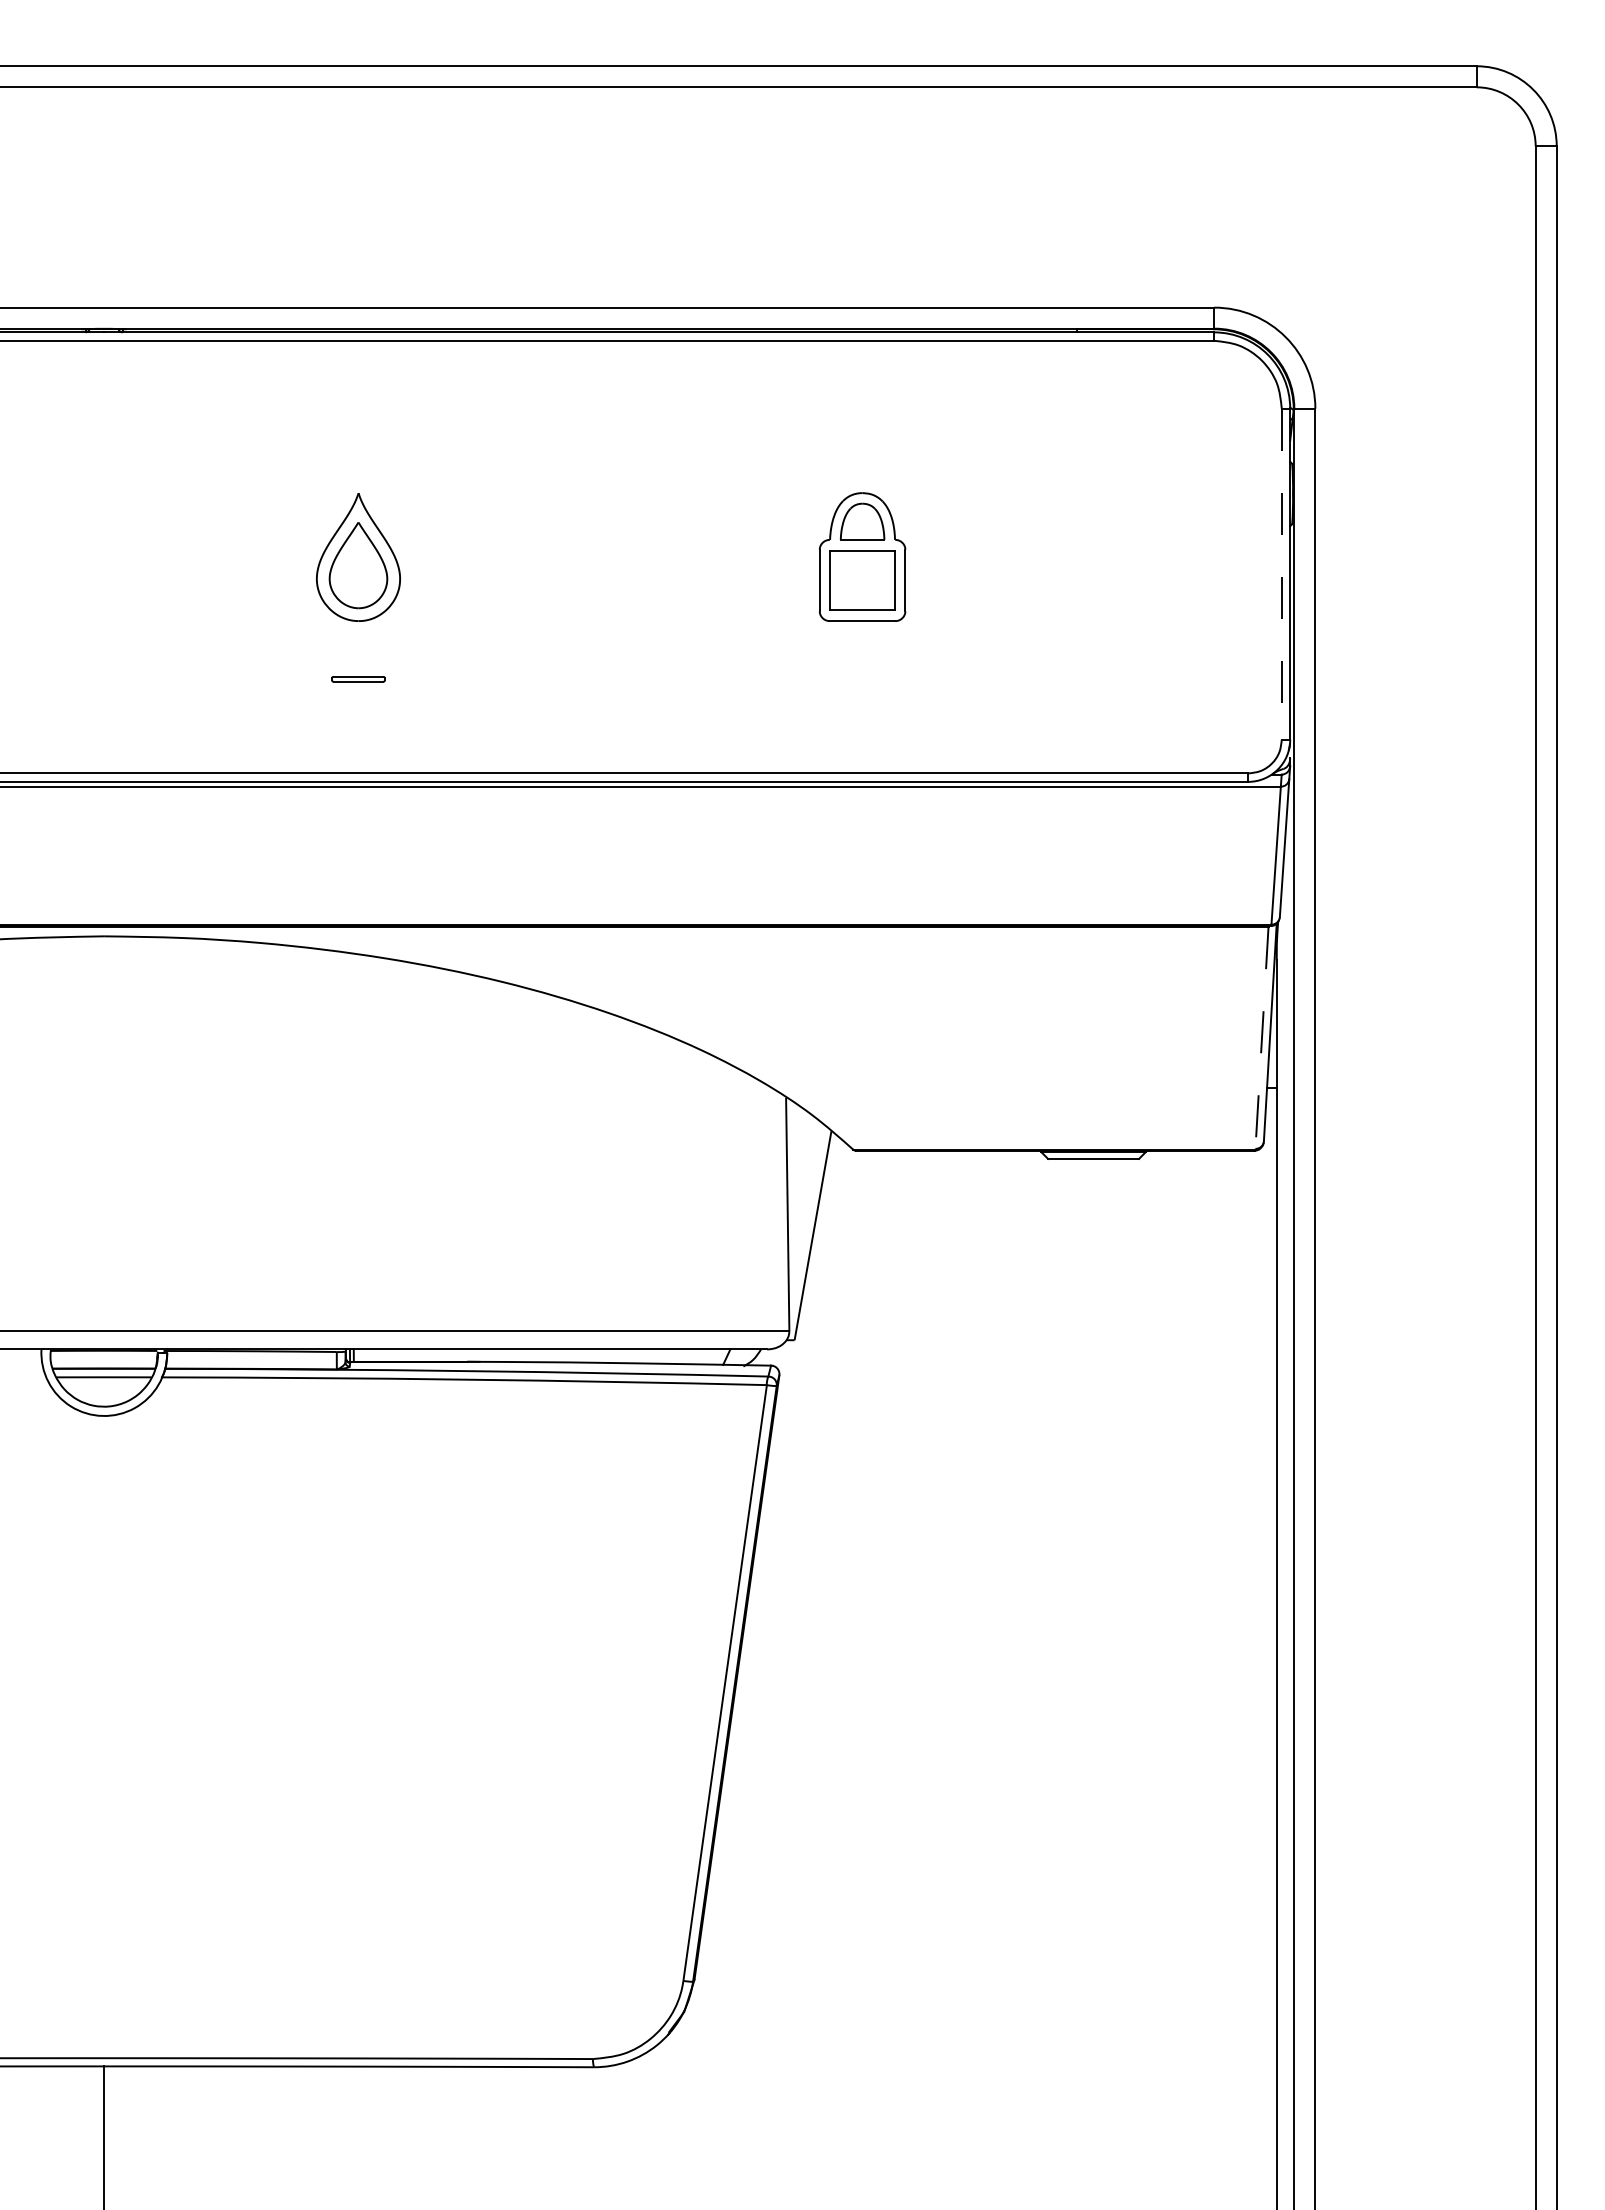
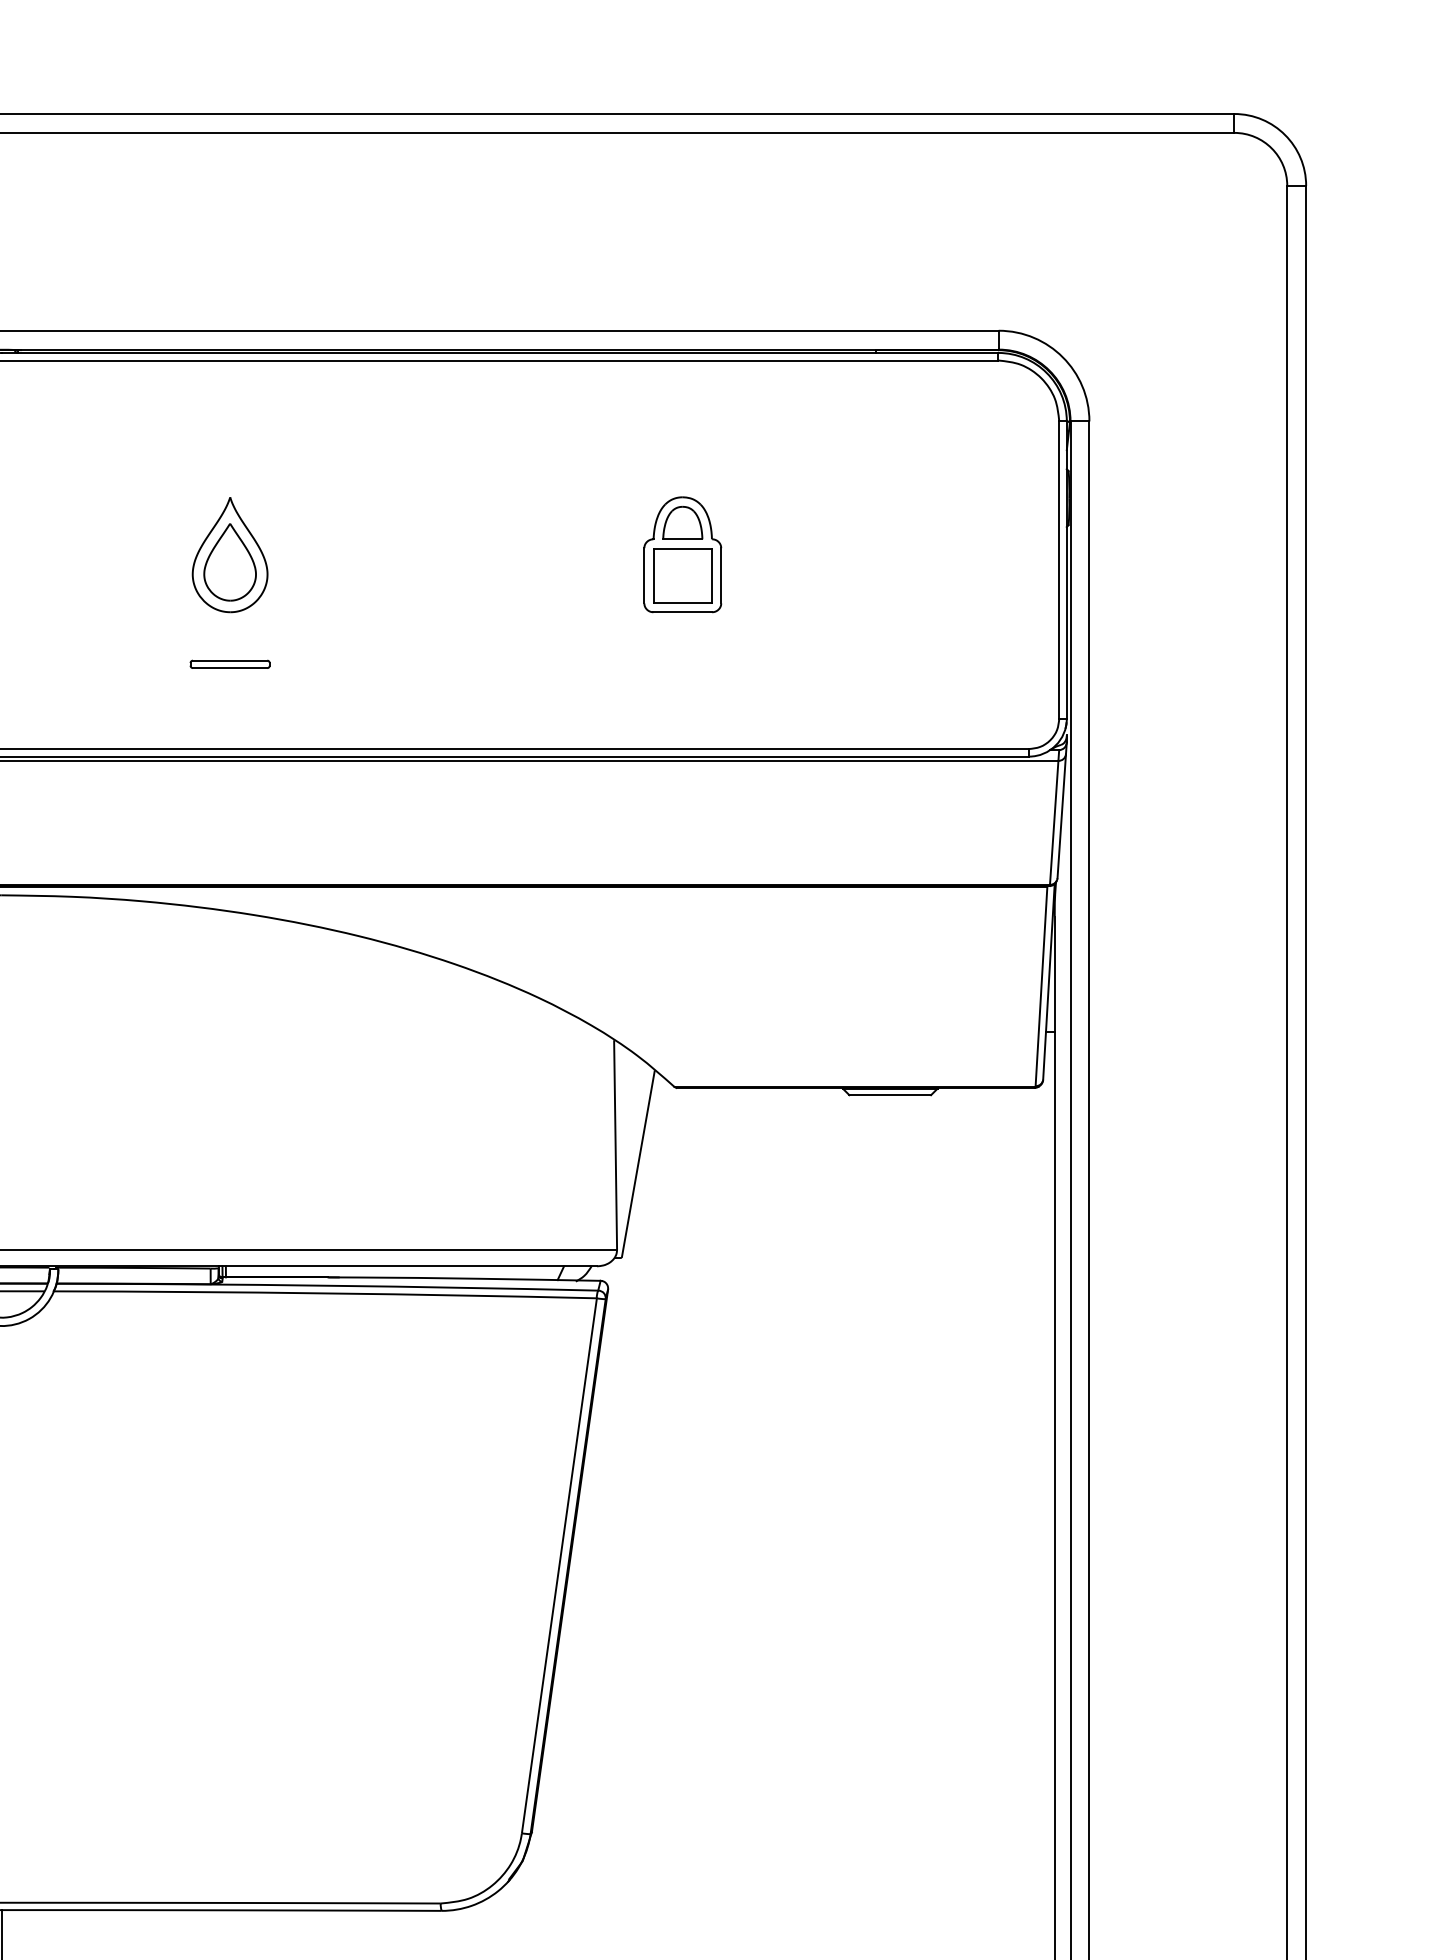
line: (1281, 574) -> (1059, 570), dashed -> solid
part: (358, 679) -> (230, 664), size x1.67
line: (1261, 1038) -> (1041, 987), dashed -> solid

